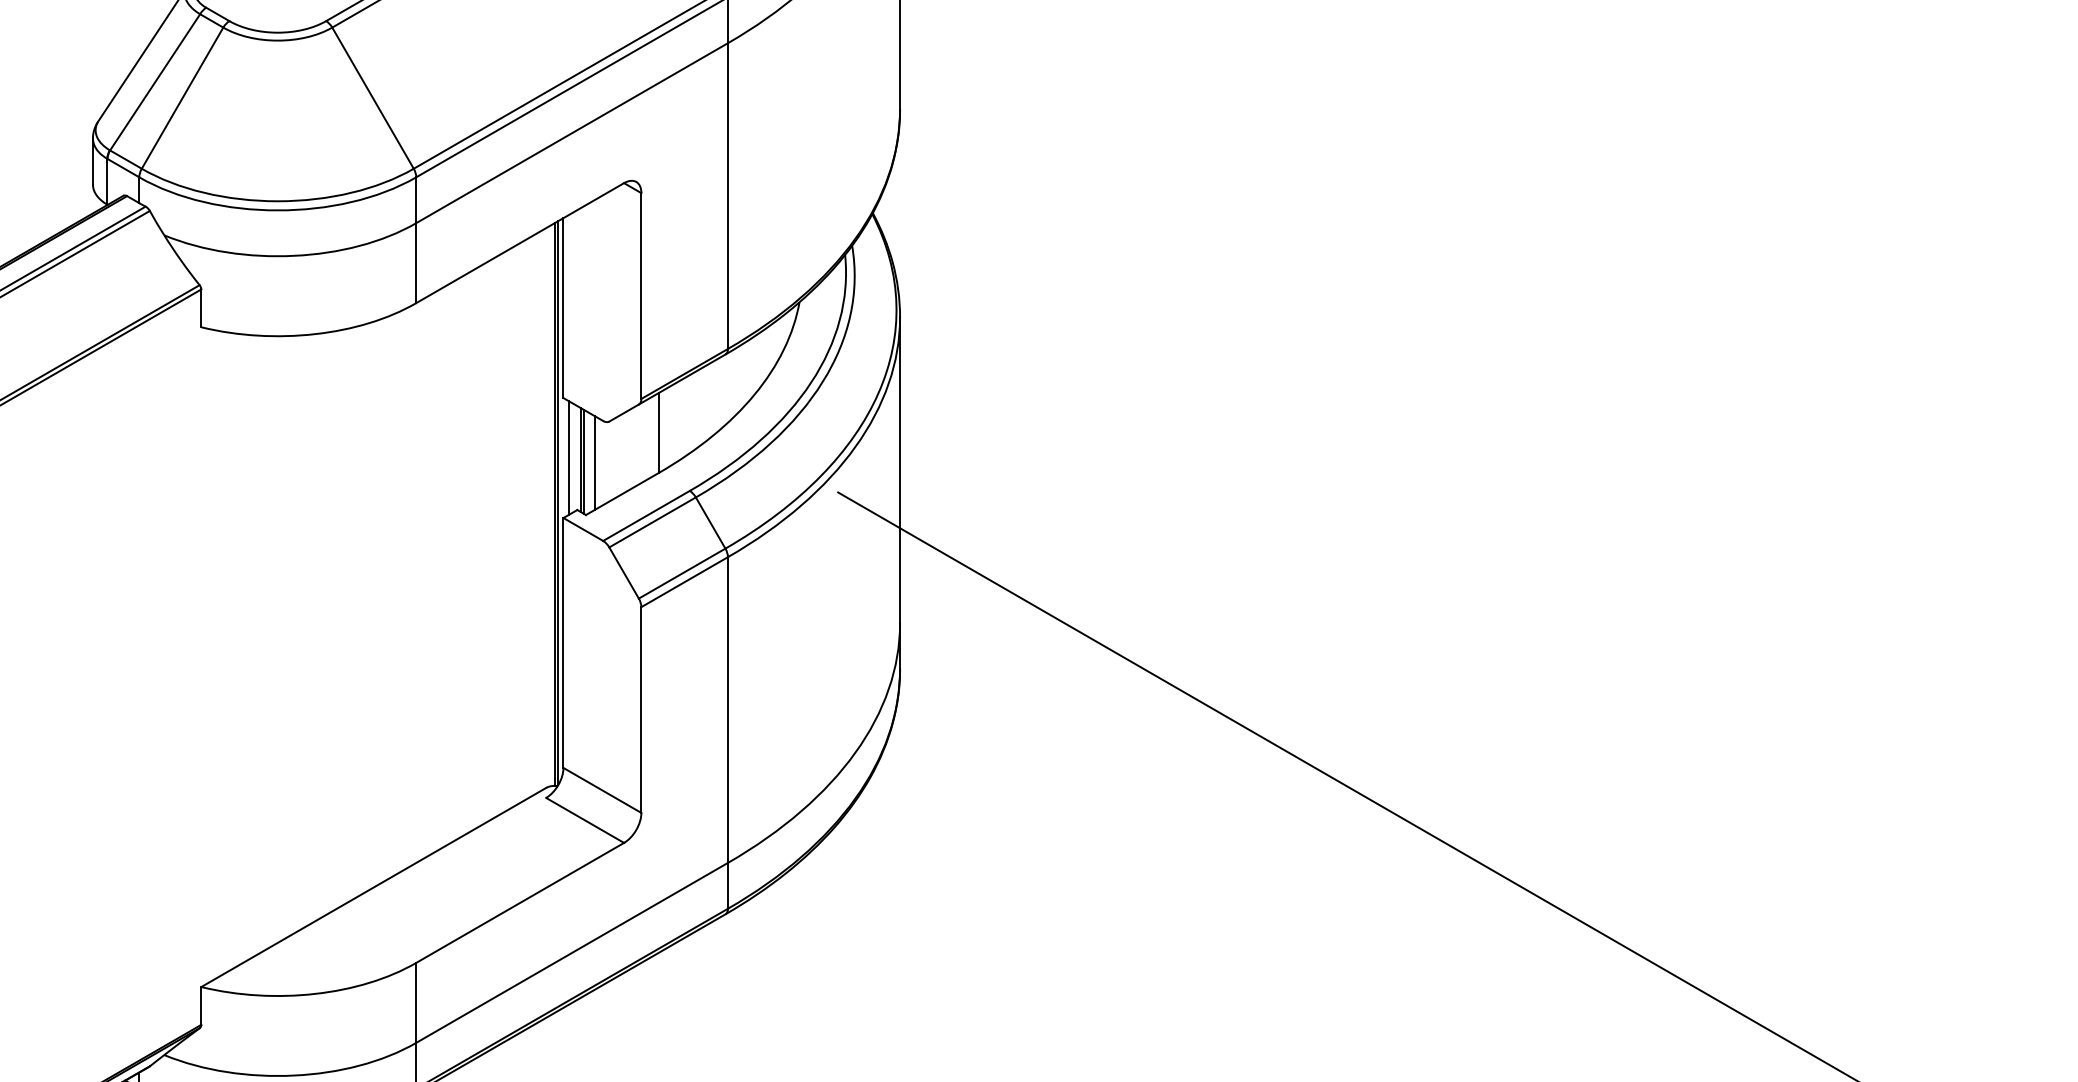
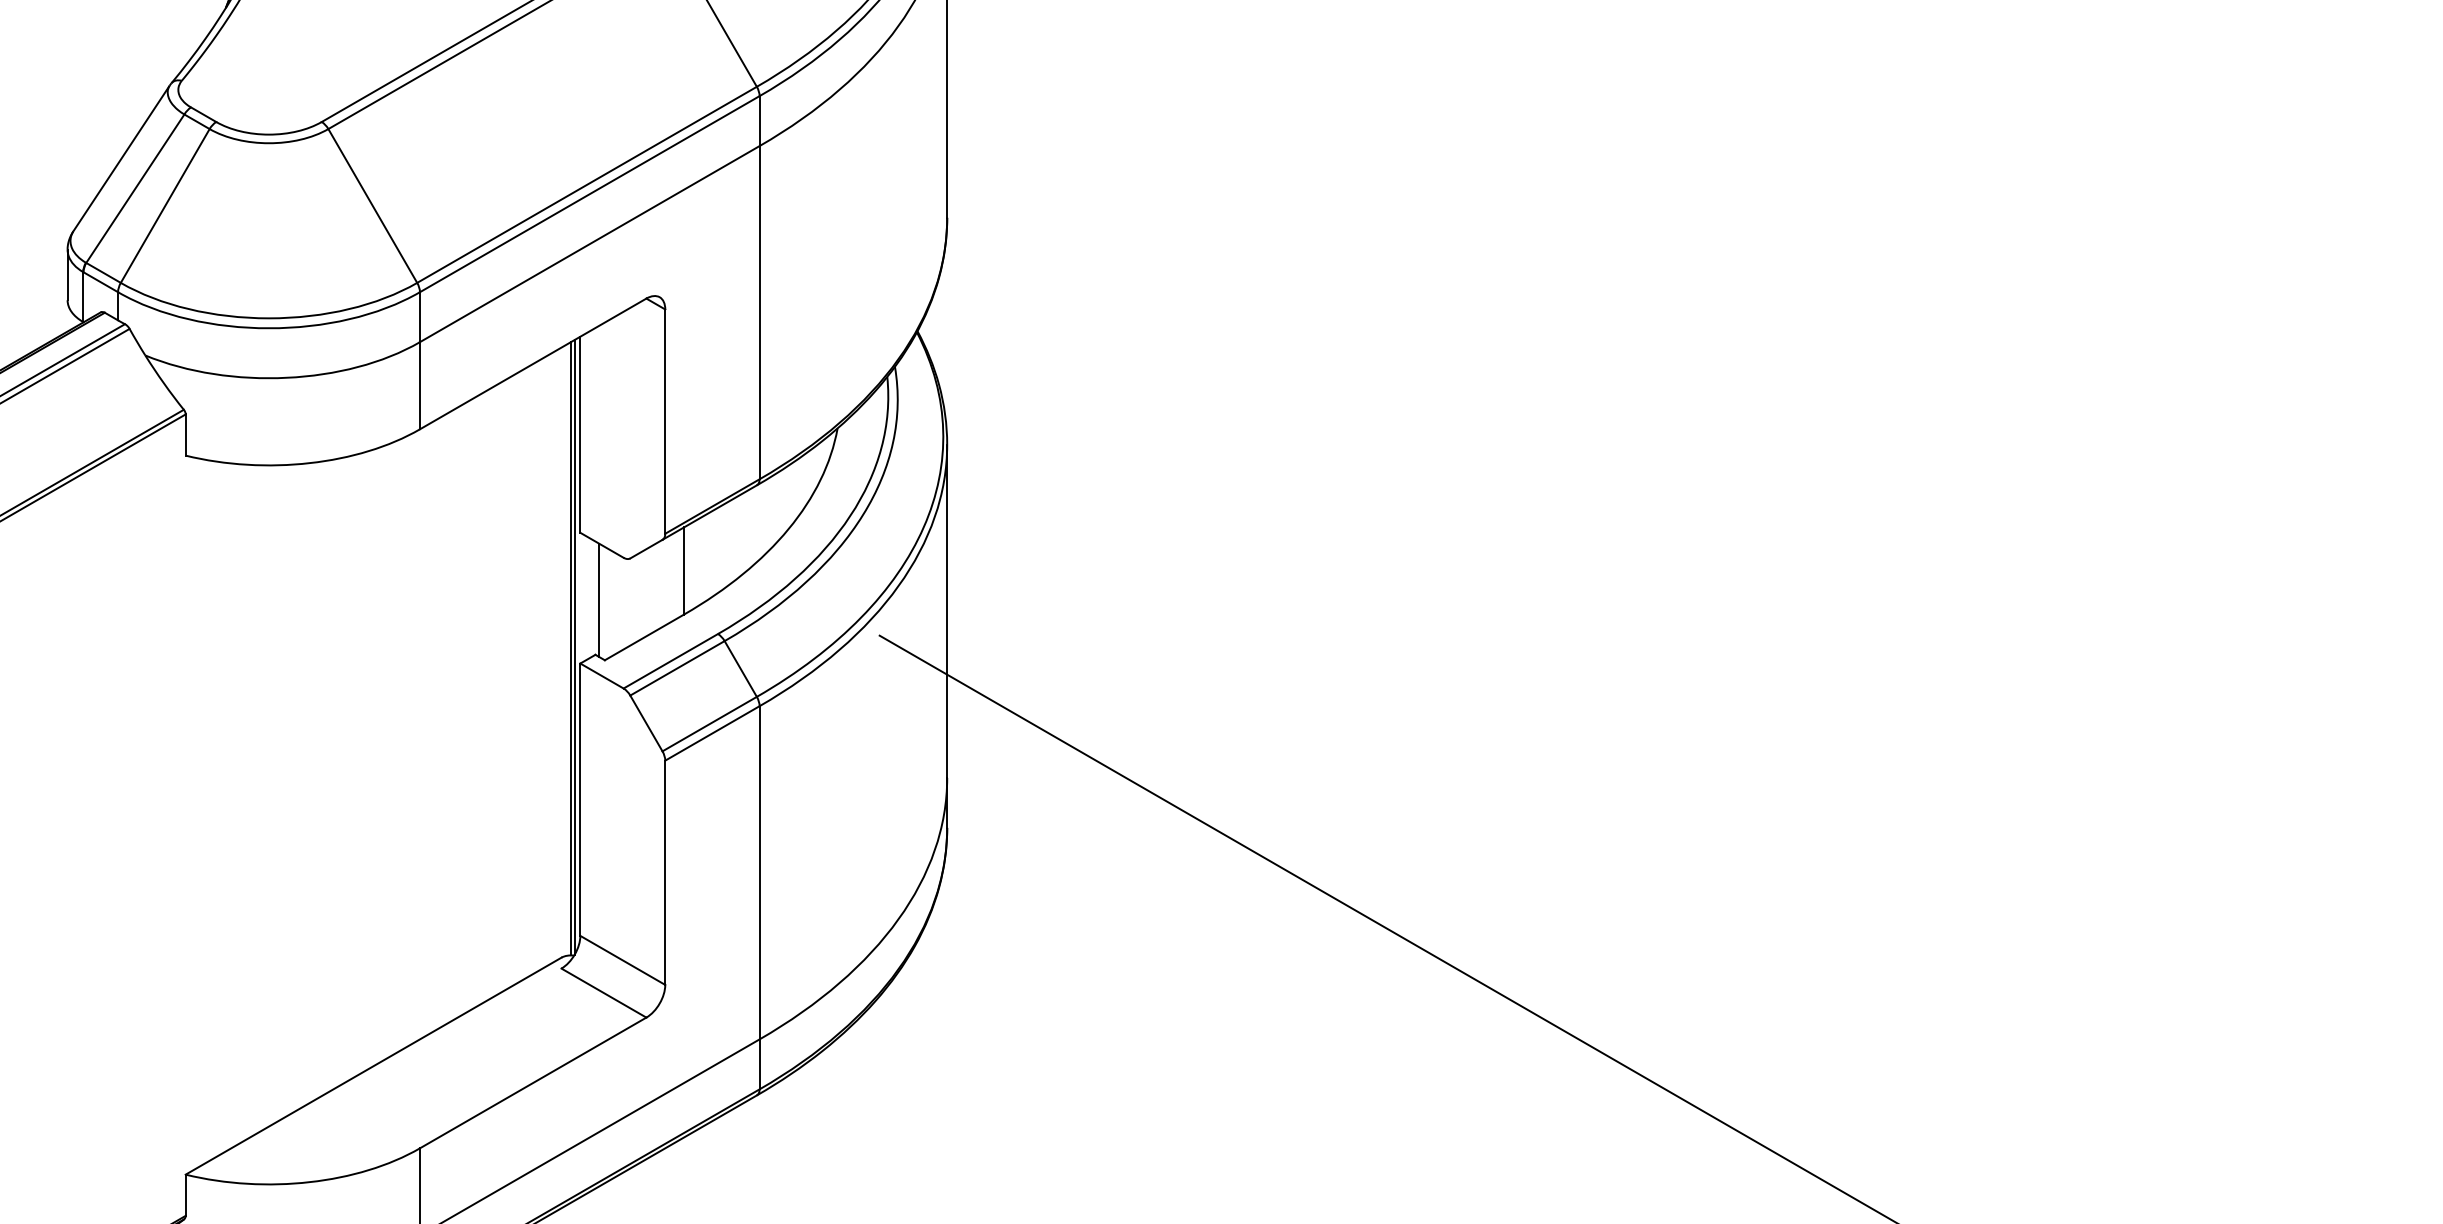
line: (569, 458) -> (586, 598), removed
line: (584, 462) -> (603, 602), removed
line: (594, 462) -> (614, 603), removed

